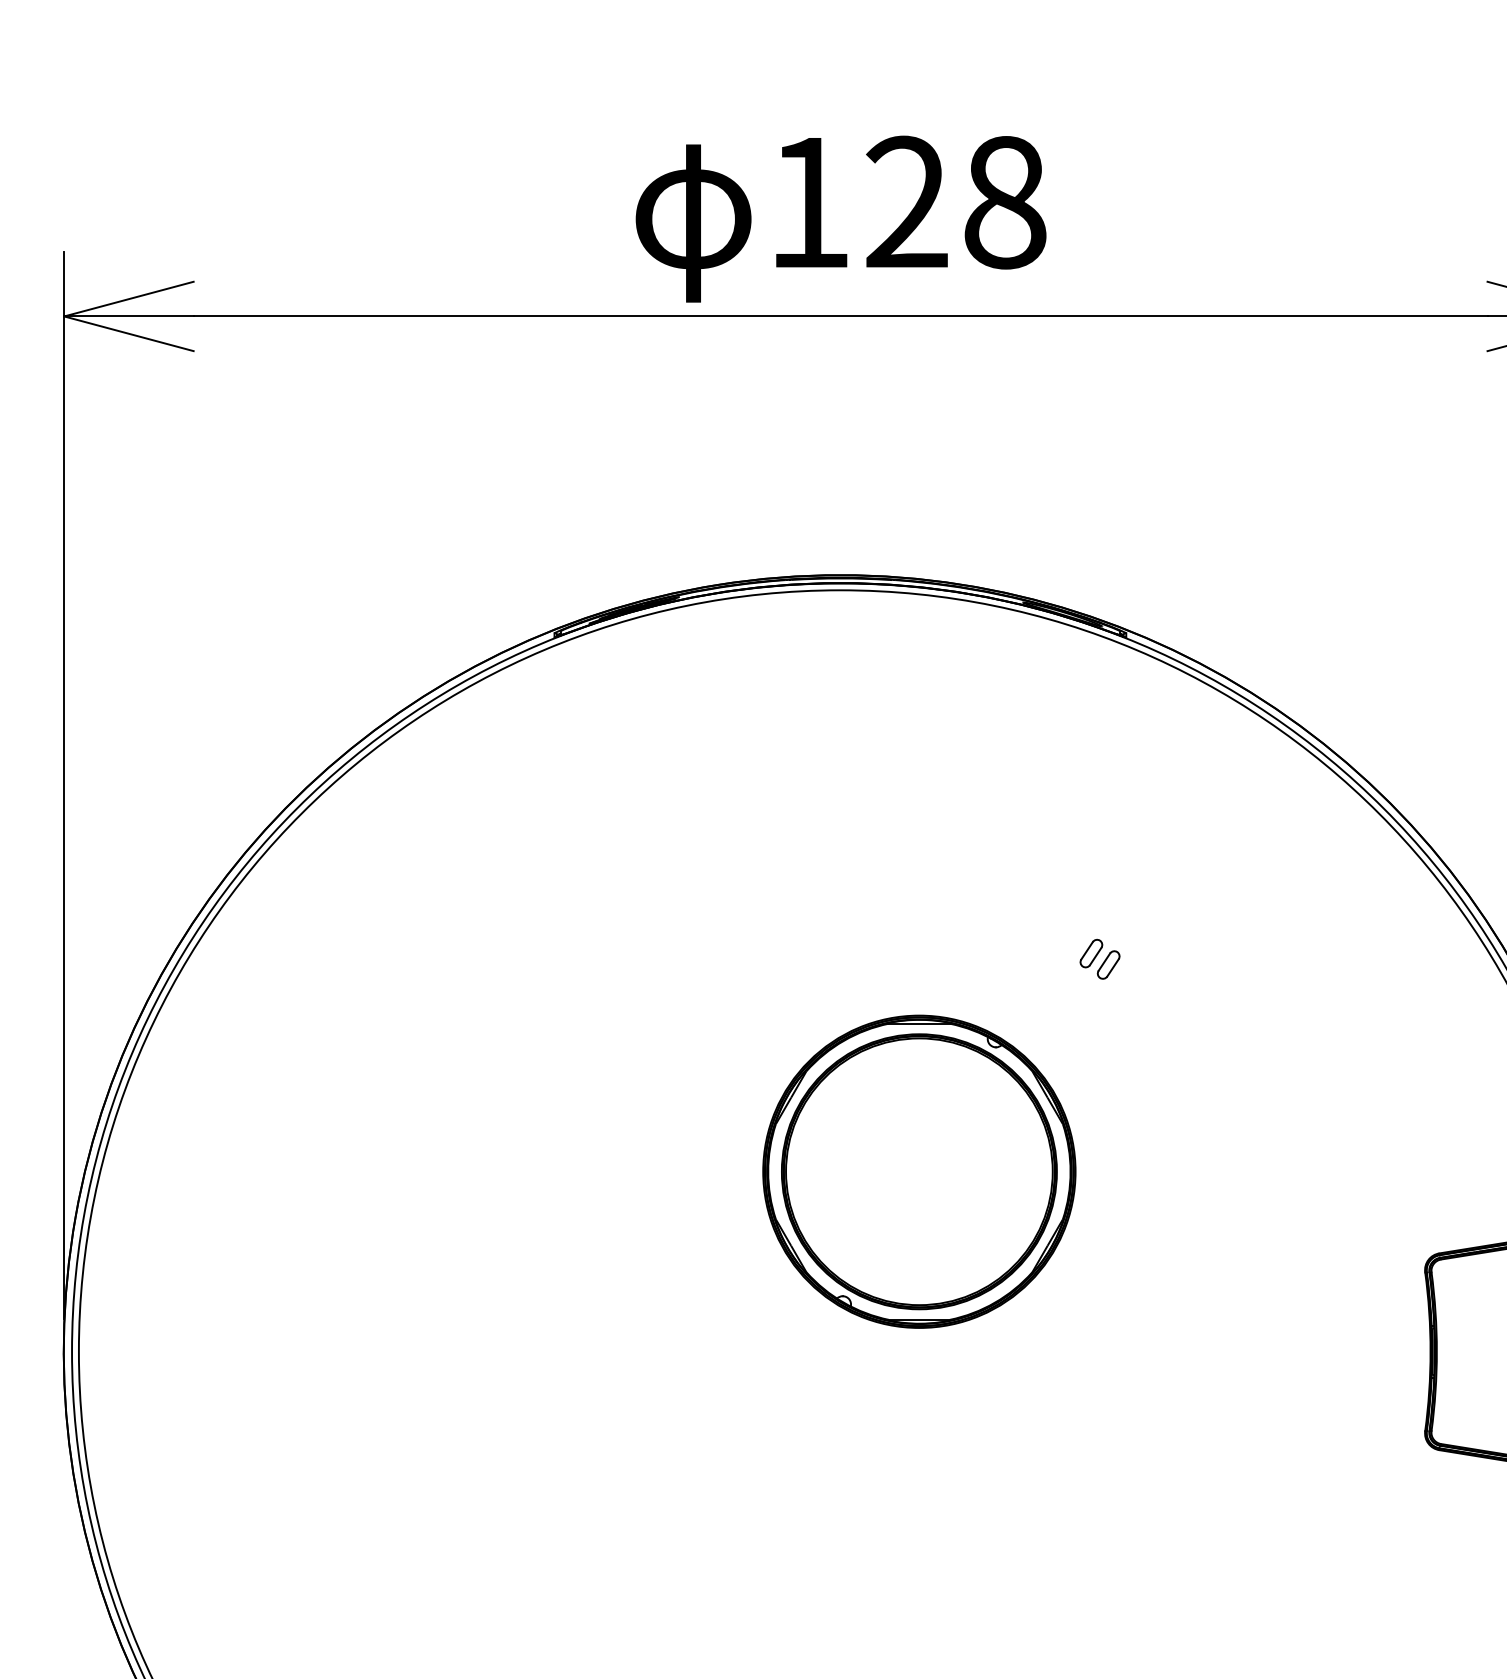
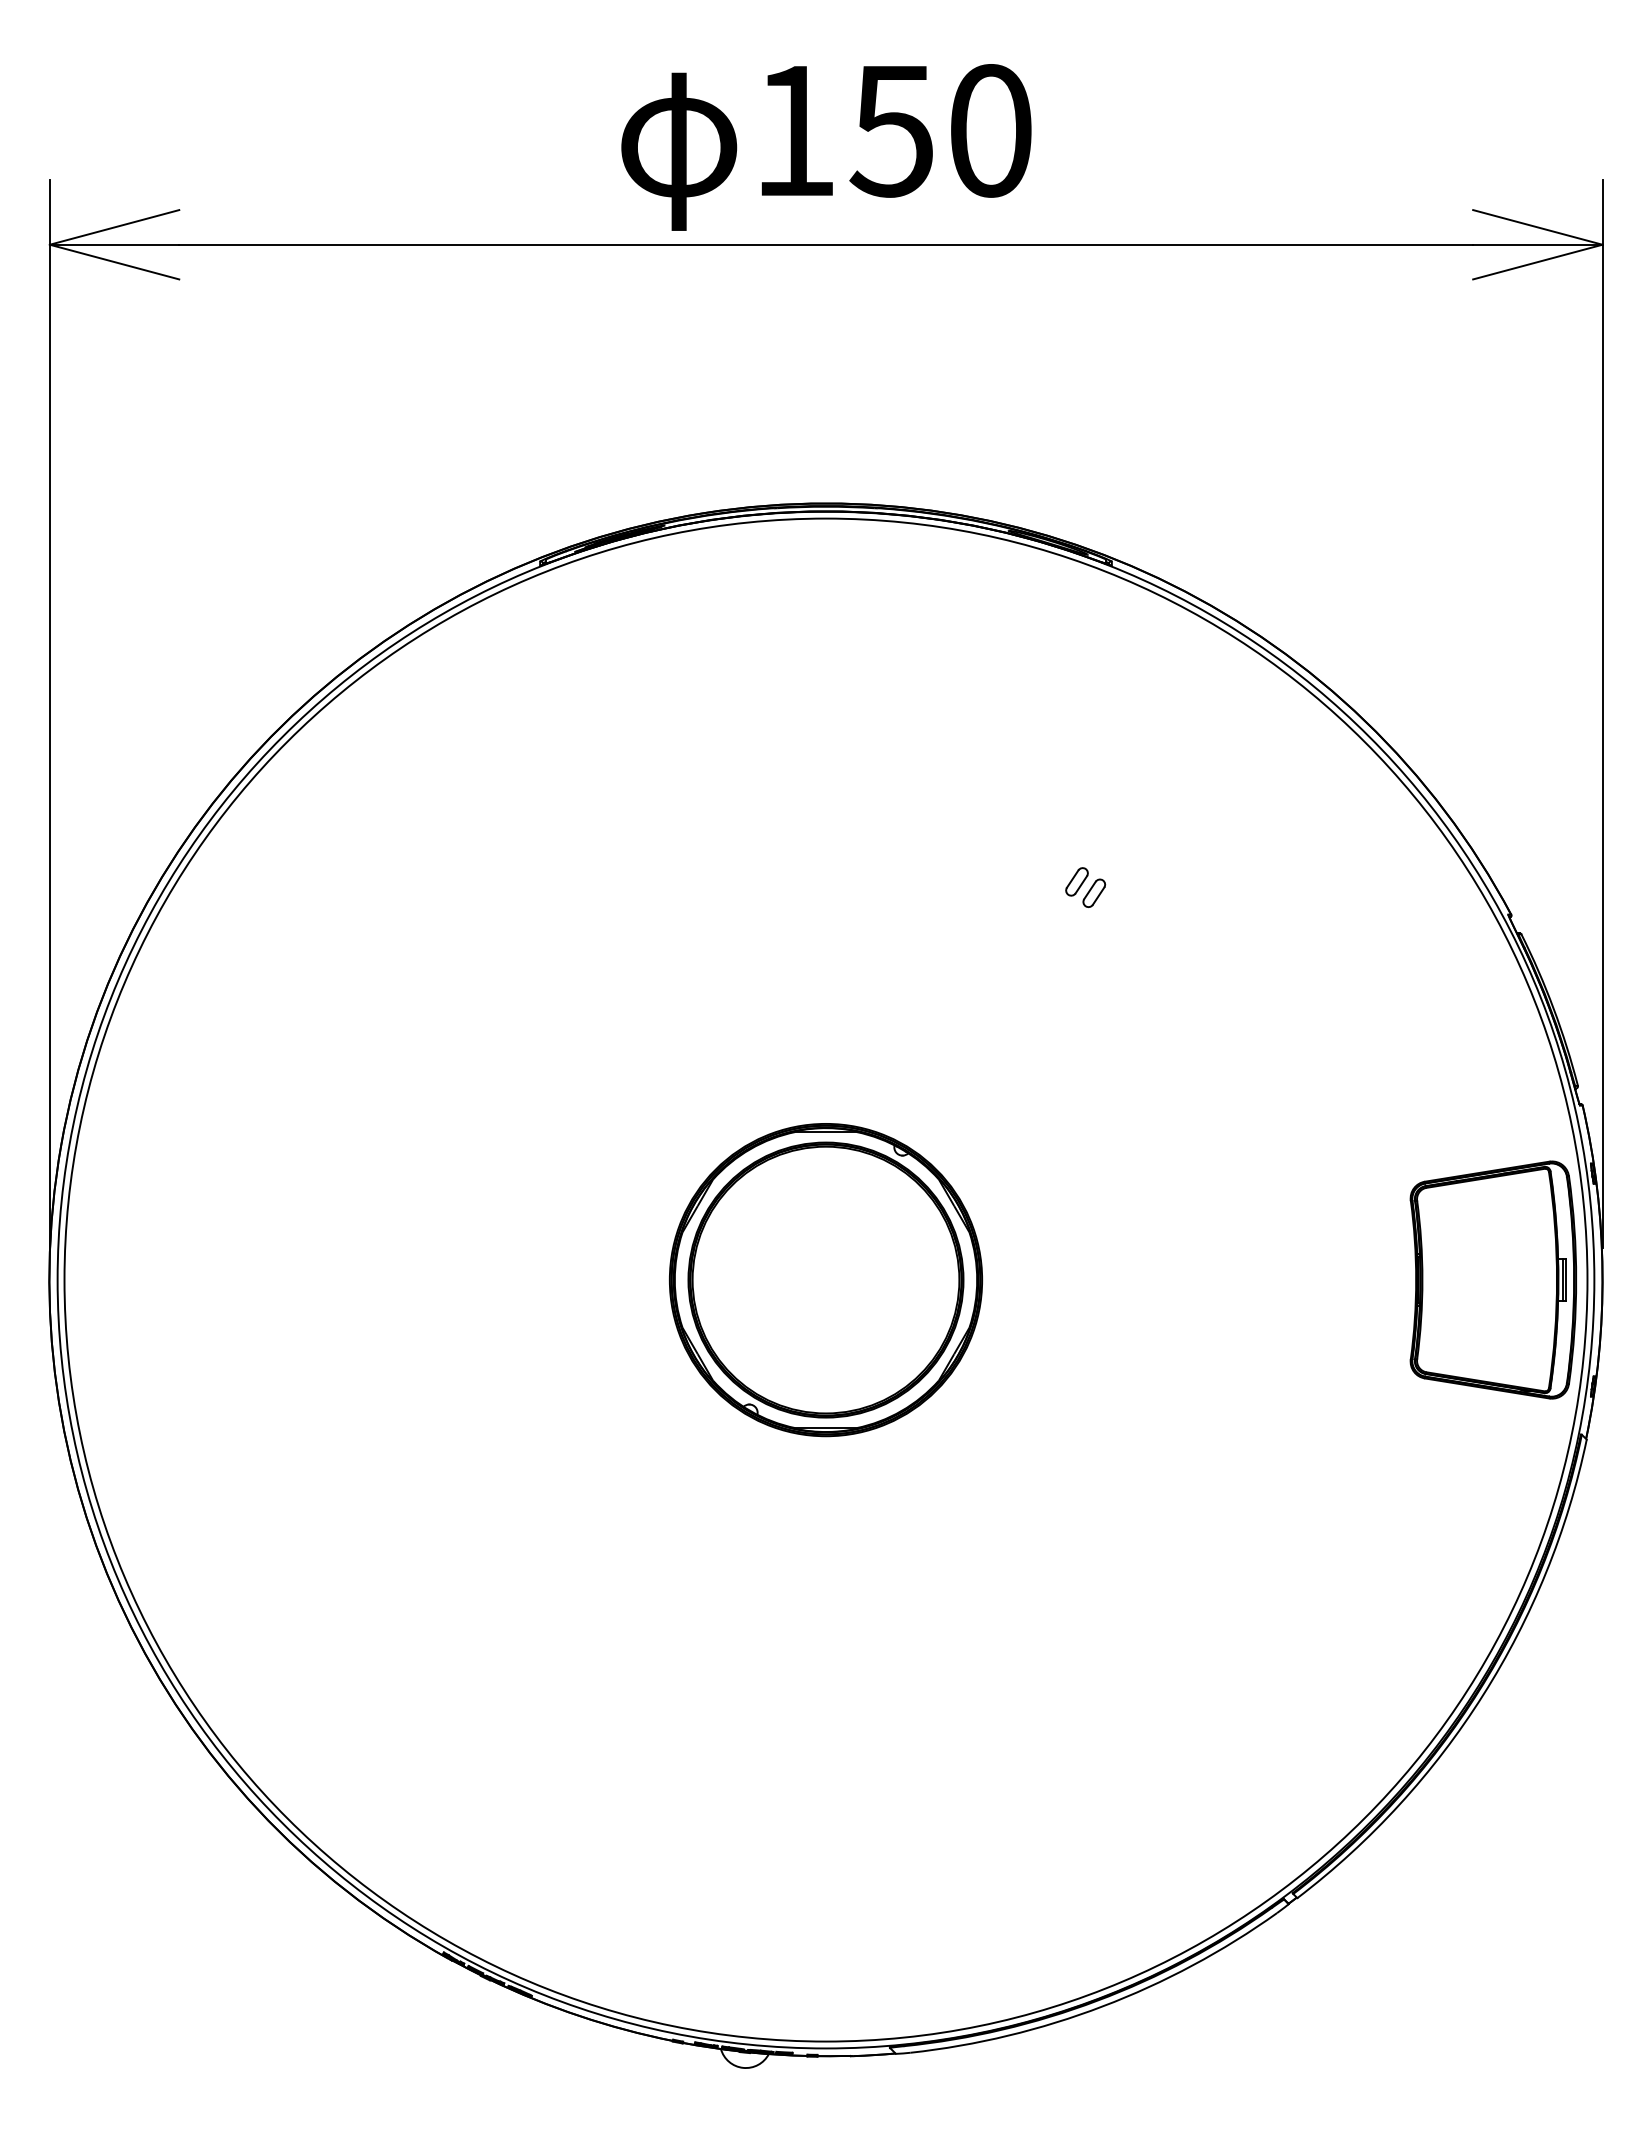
text: (954, 202) -> (940, 130), 128 -> 150
part: (919, 1172) -> (826, 1280), moved

